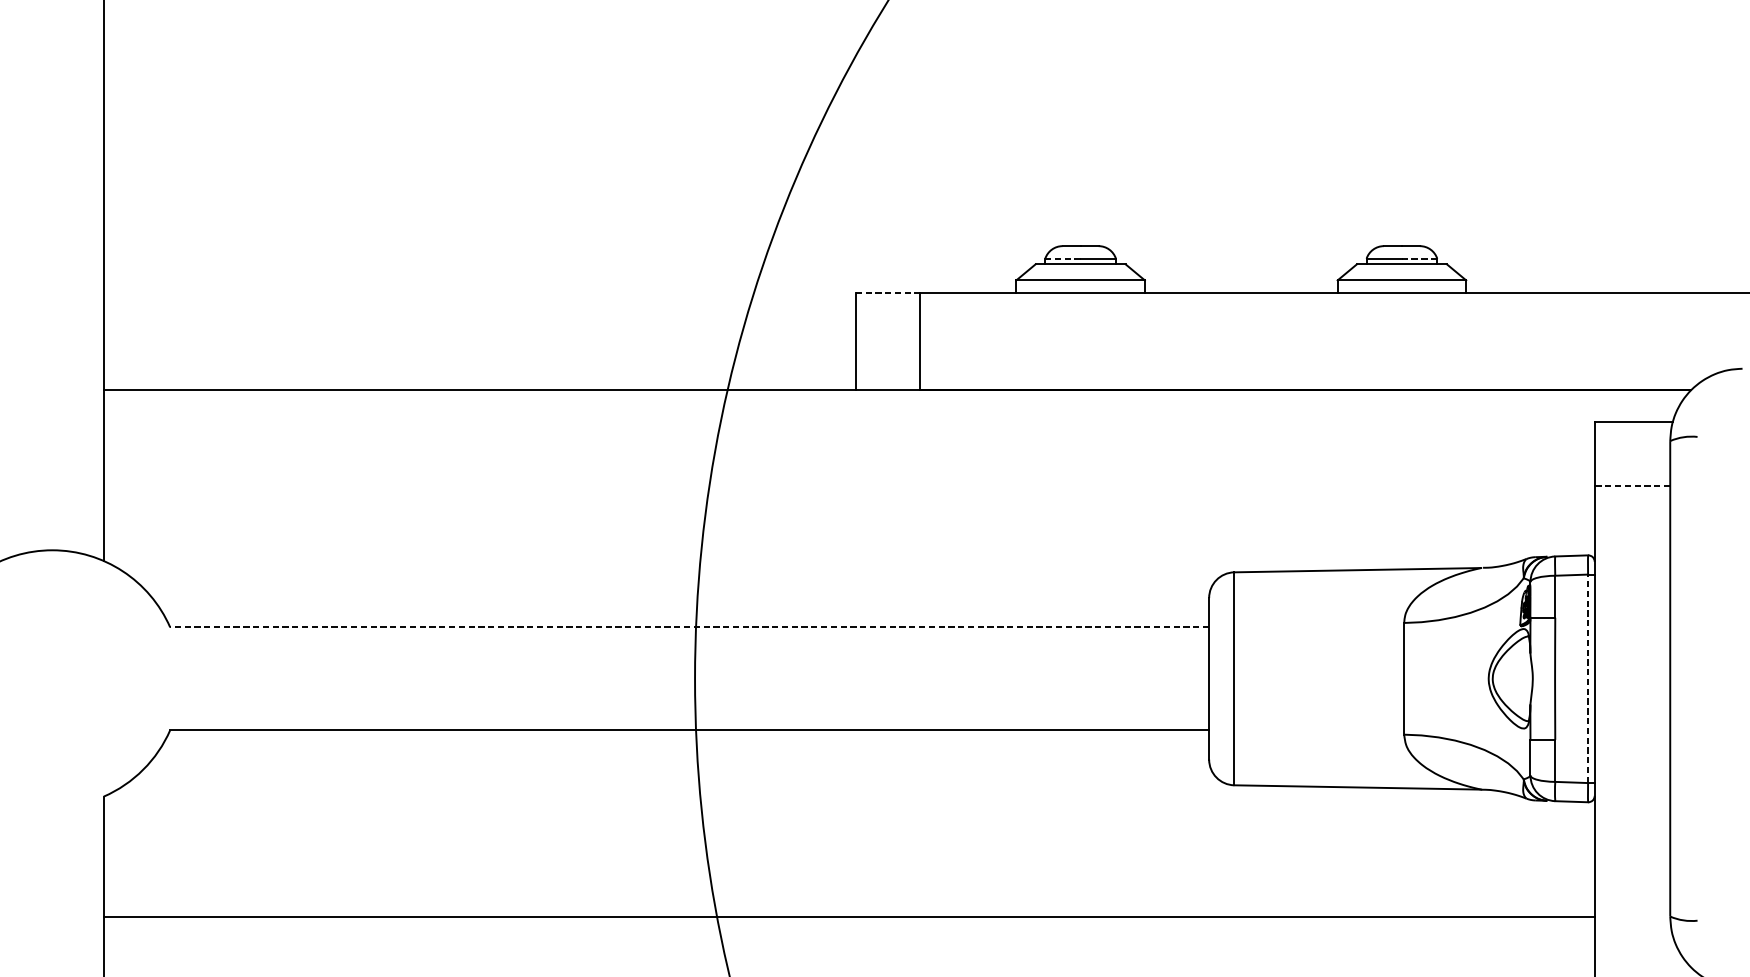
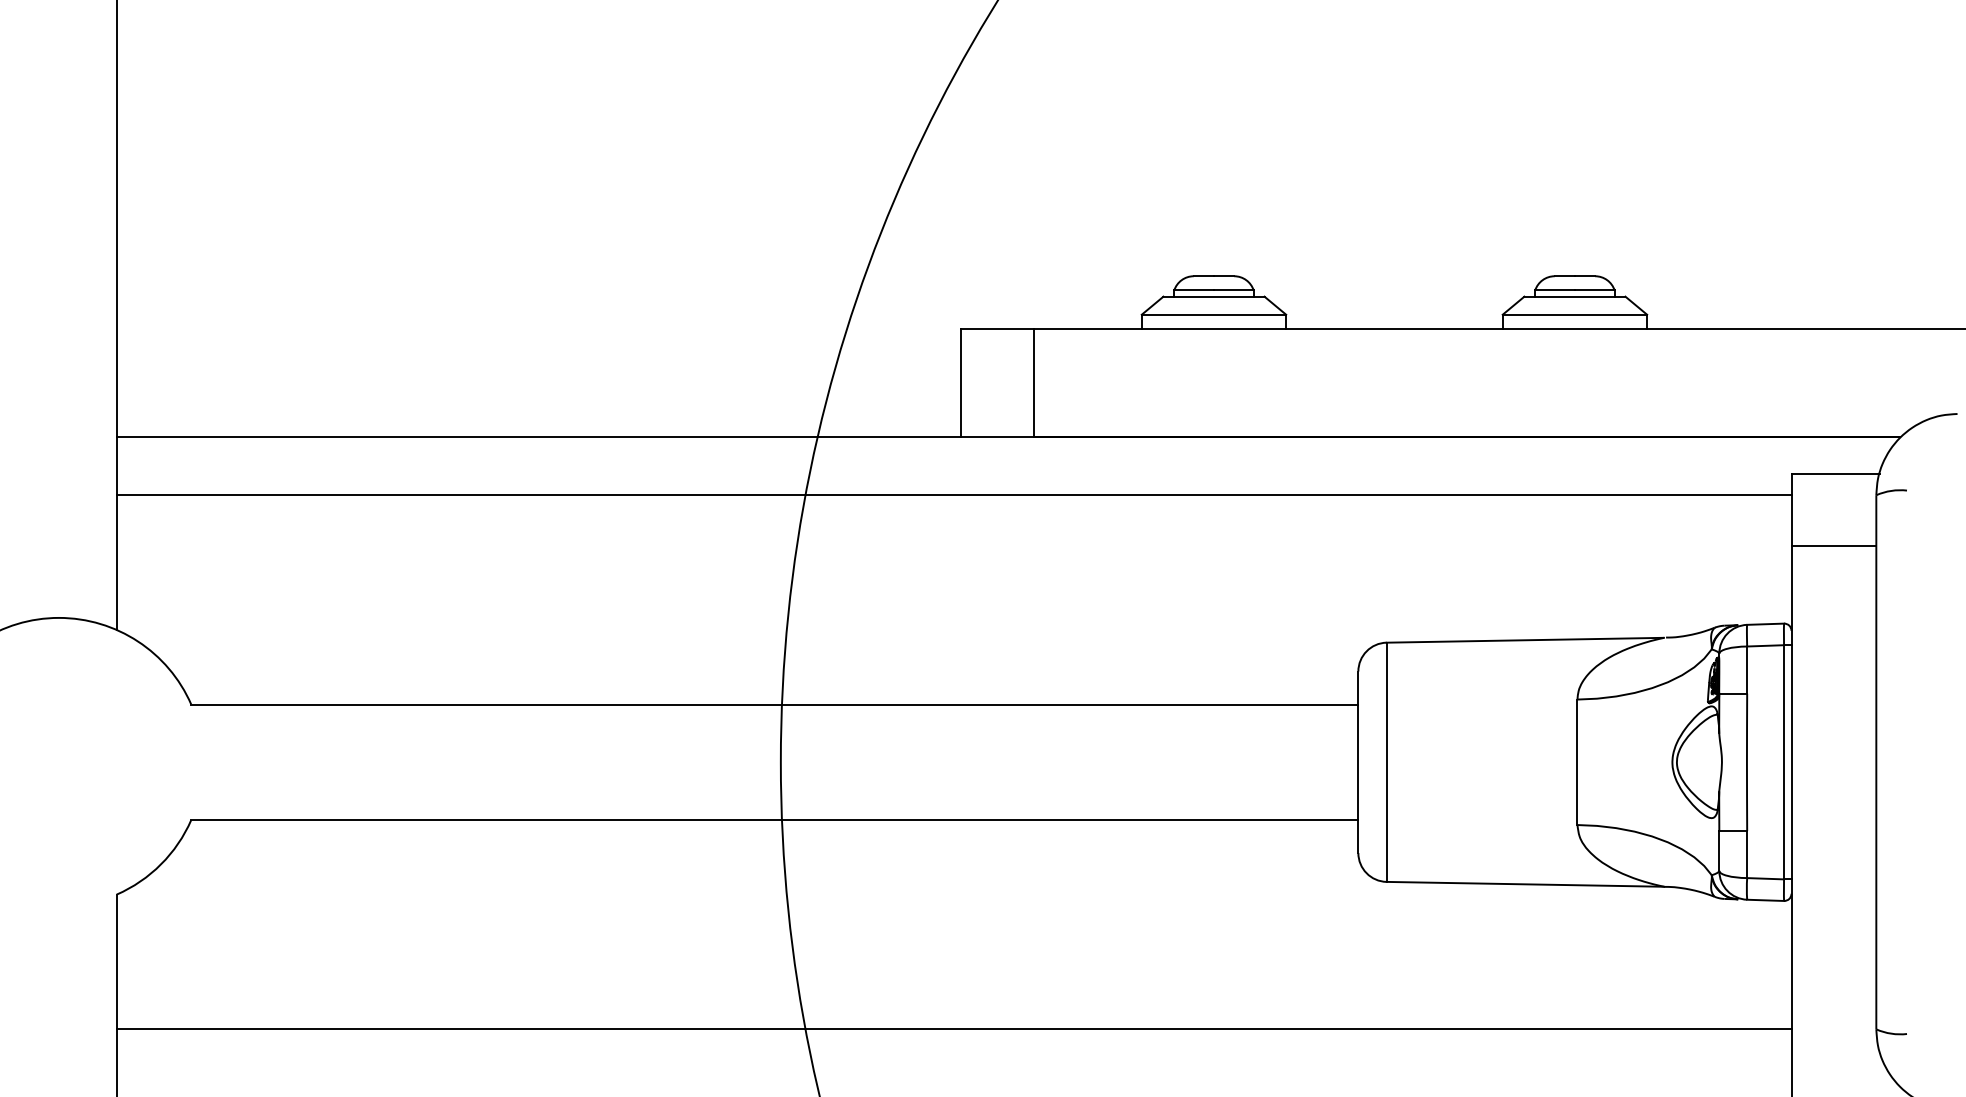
line: (1063, 258) -> (1194, 290), dashed -> solid
line: (1419, 258) -> (1594, 290), dashed -> solid
line: (887, 293) -> (997, 329), dashed -> solid
line: (848, 441) -> (953, 495), added
line: (1632, 485) -> (1833, 545), dashed -> solid
line: (689, 627) -> (774, 704), dashed -> solid
line: (1588, 678) -> (1784, 761), dashed -> solid

